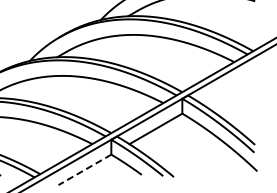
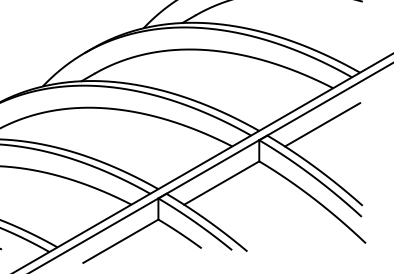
line: (226, 87) -> (322, 124), added
line: (84, 169) -> (120, 240), dashed -> solid

